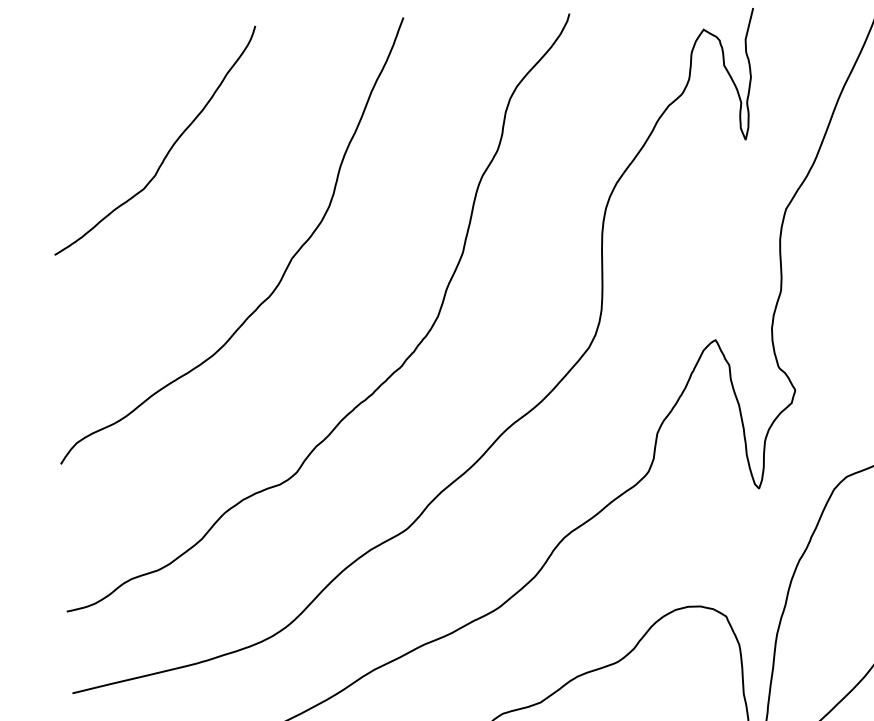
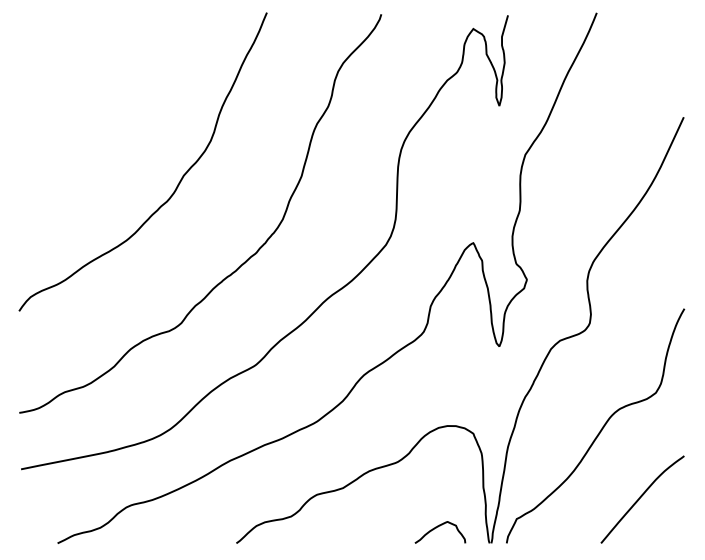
curve: (168, 149) -> (101, 97), removed

